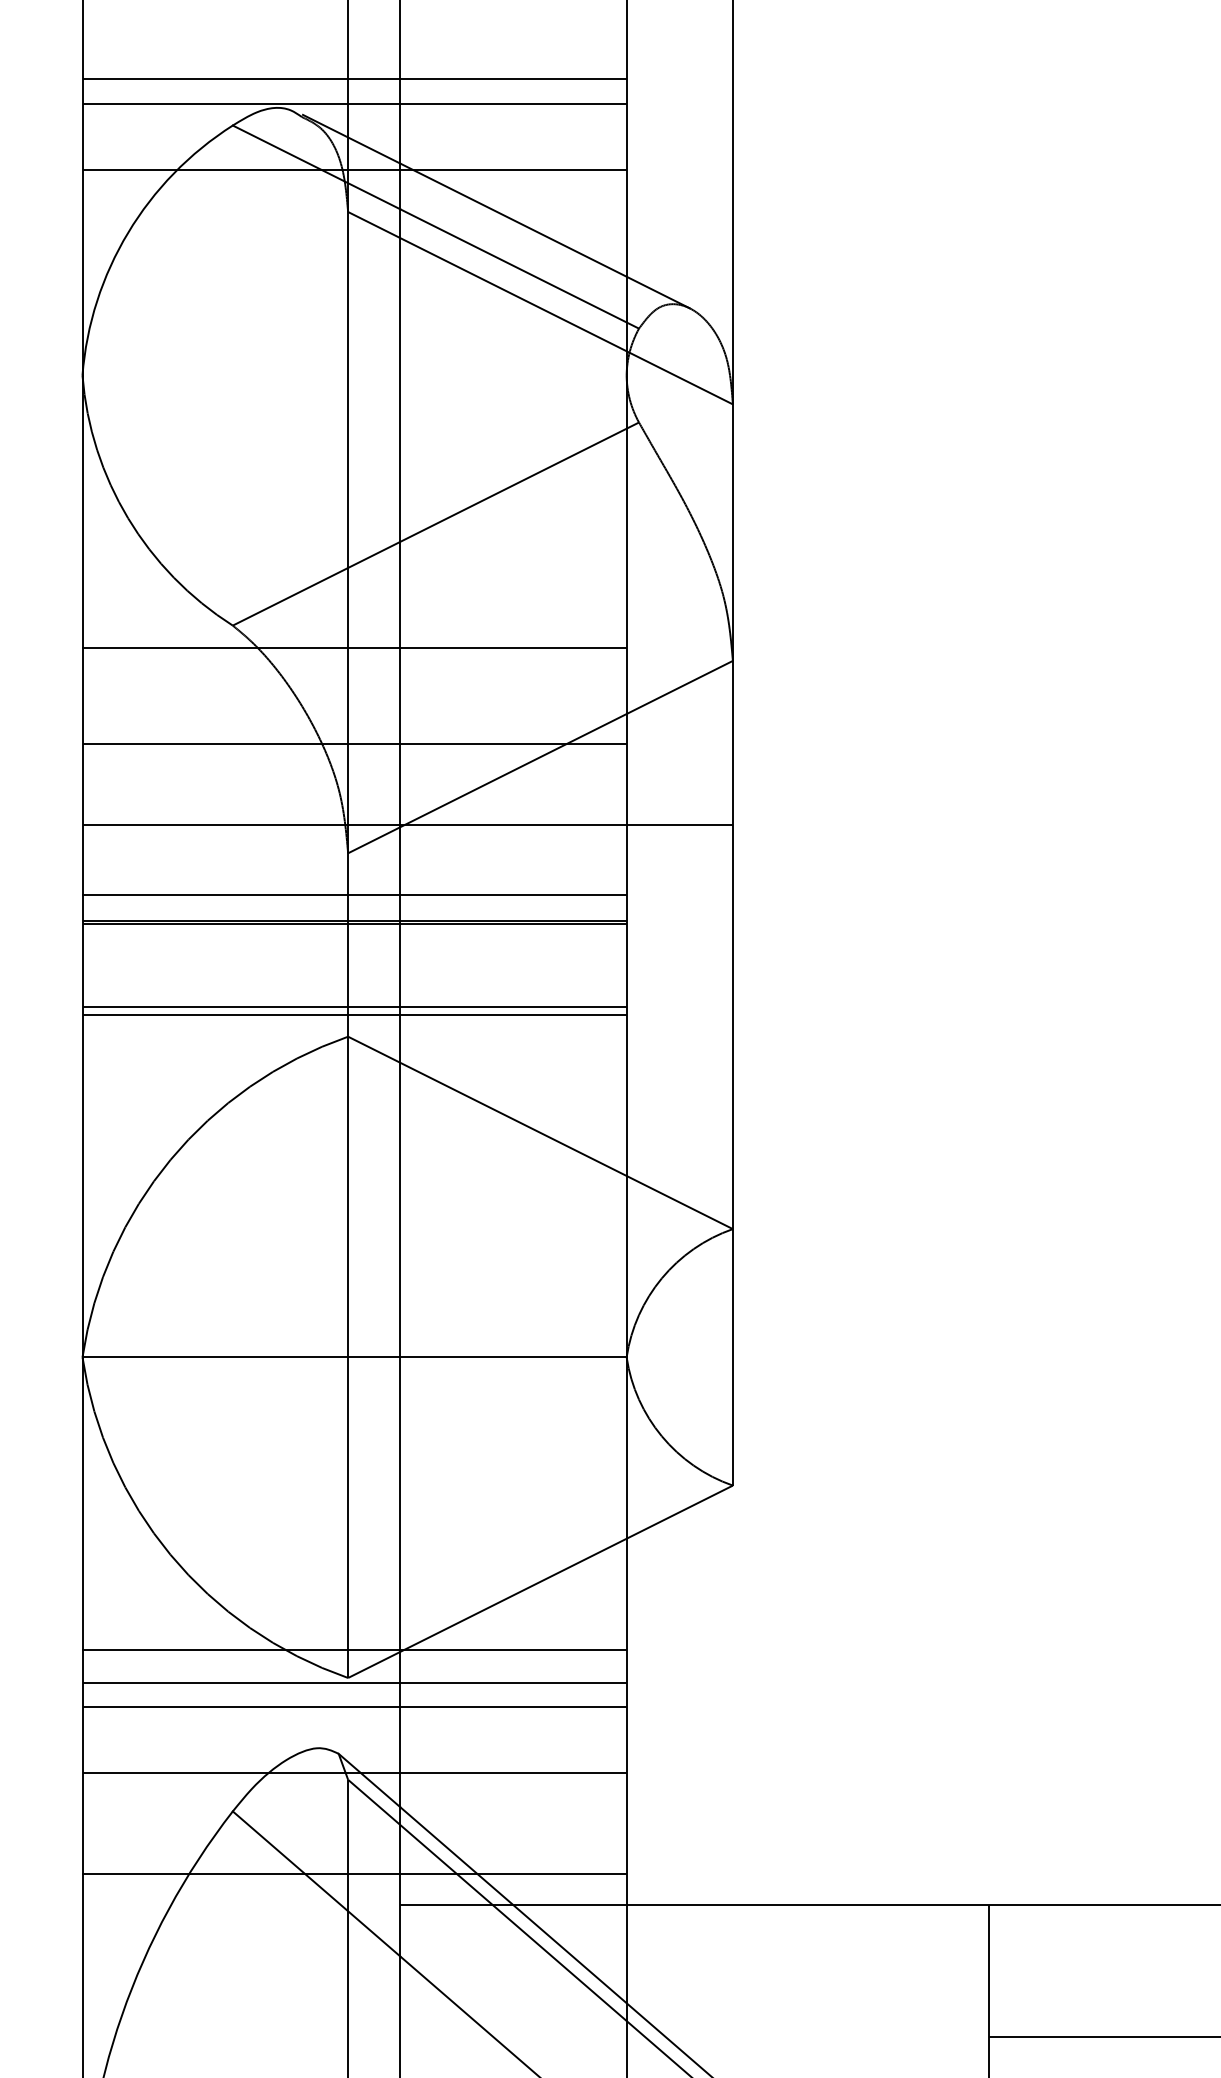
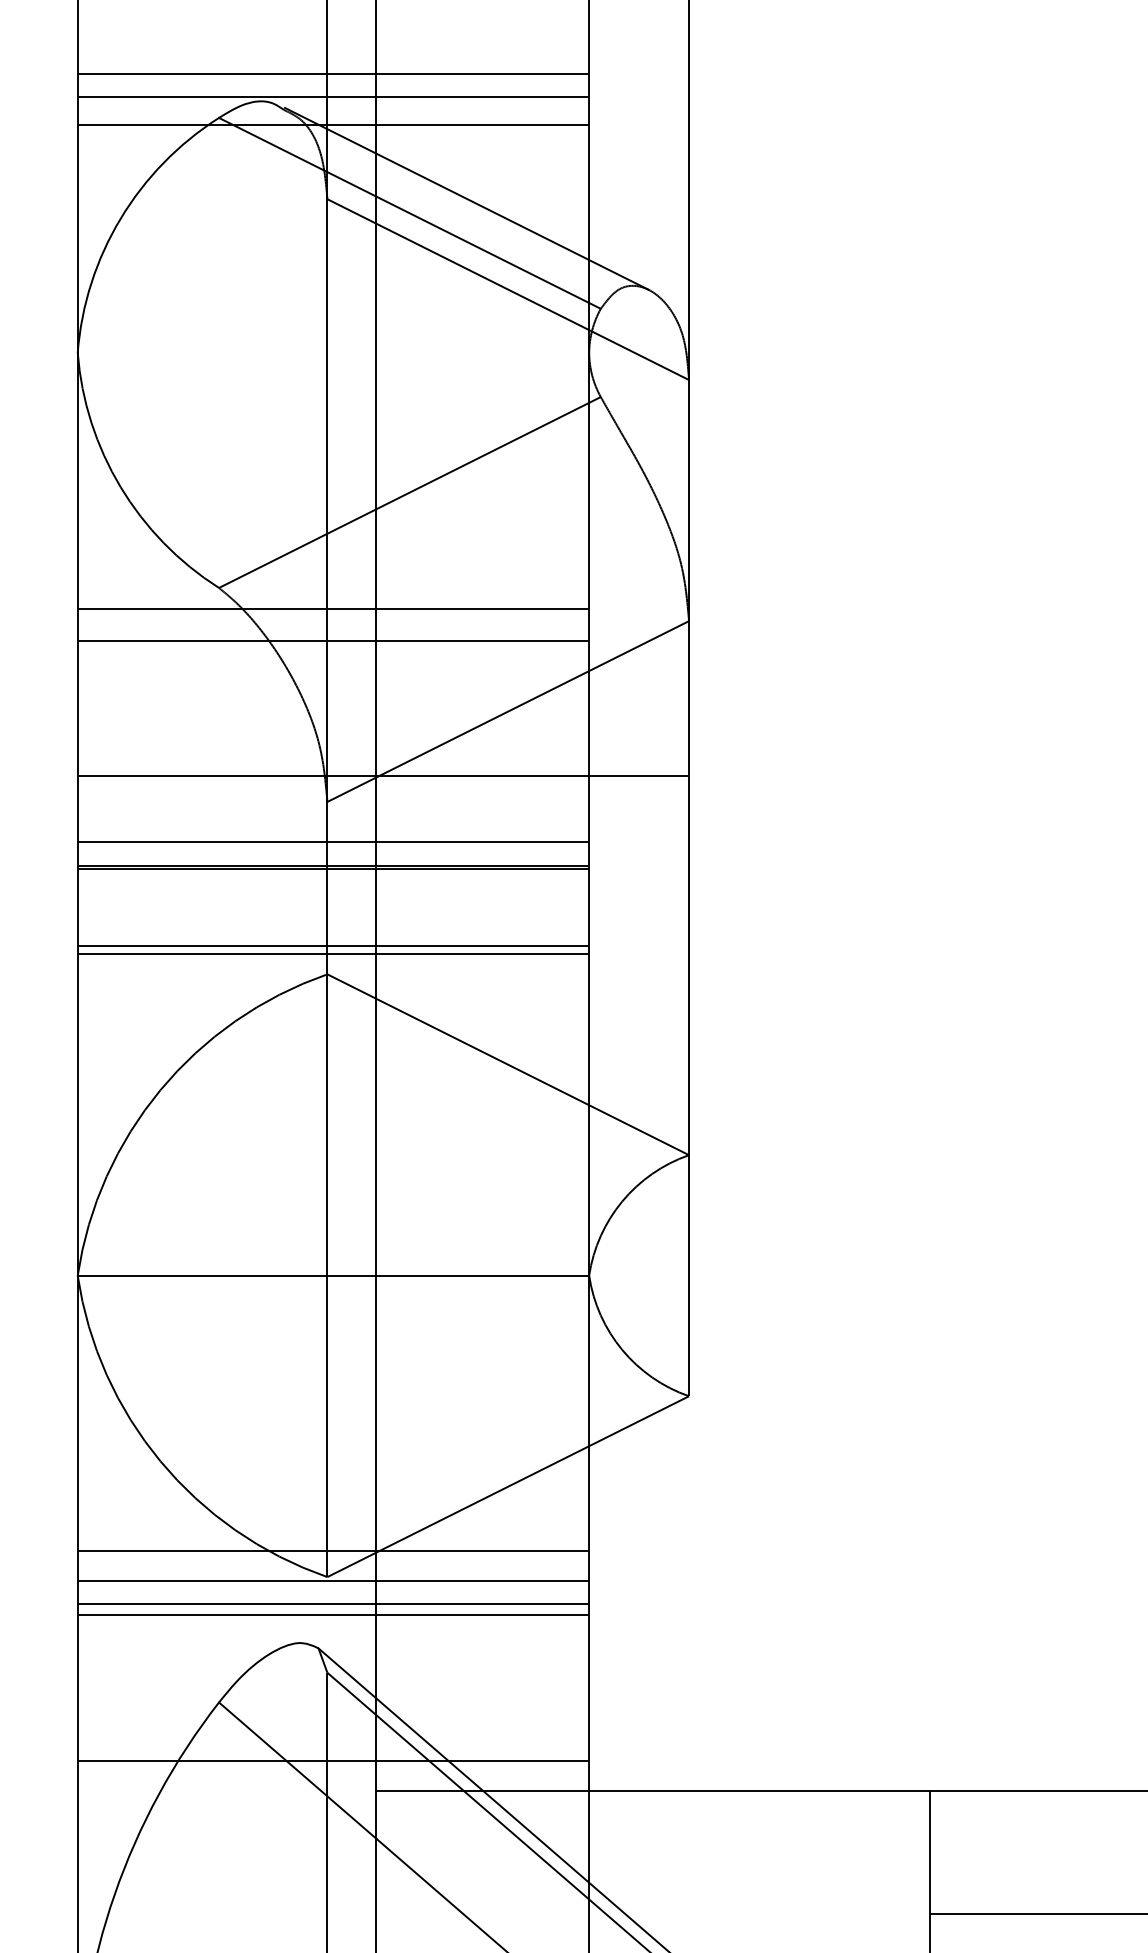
line: (354, 169) -> (333, 124), moved
line: (354, 744) -> (333, 641), moved
line: (354, 1773) -> (333, 1615), moved

